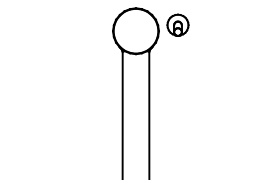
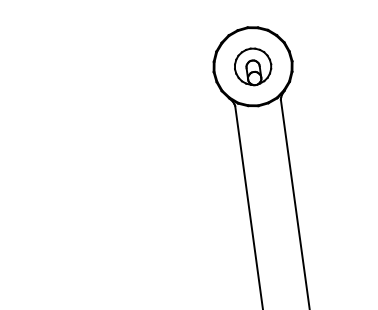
part: (177, 24) -> (252, 65), moved

